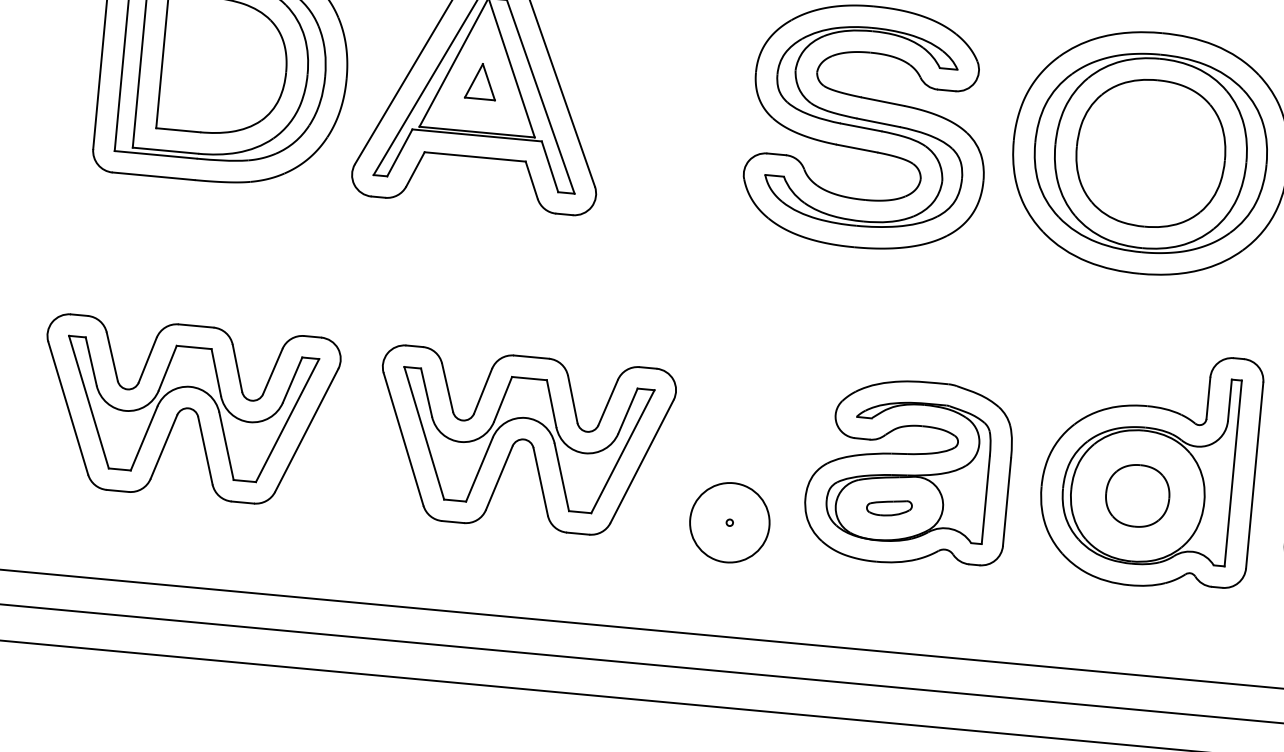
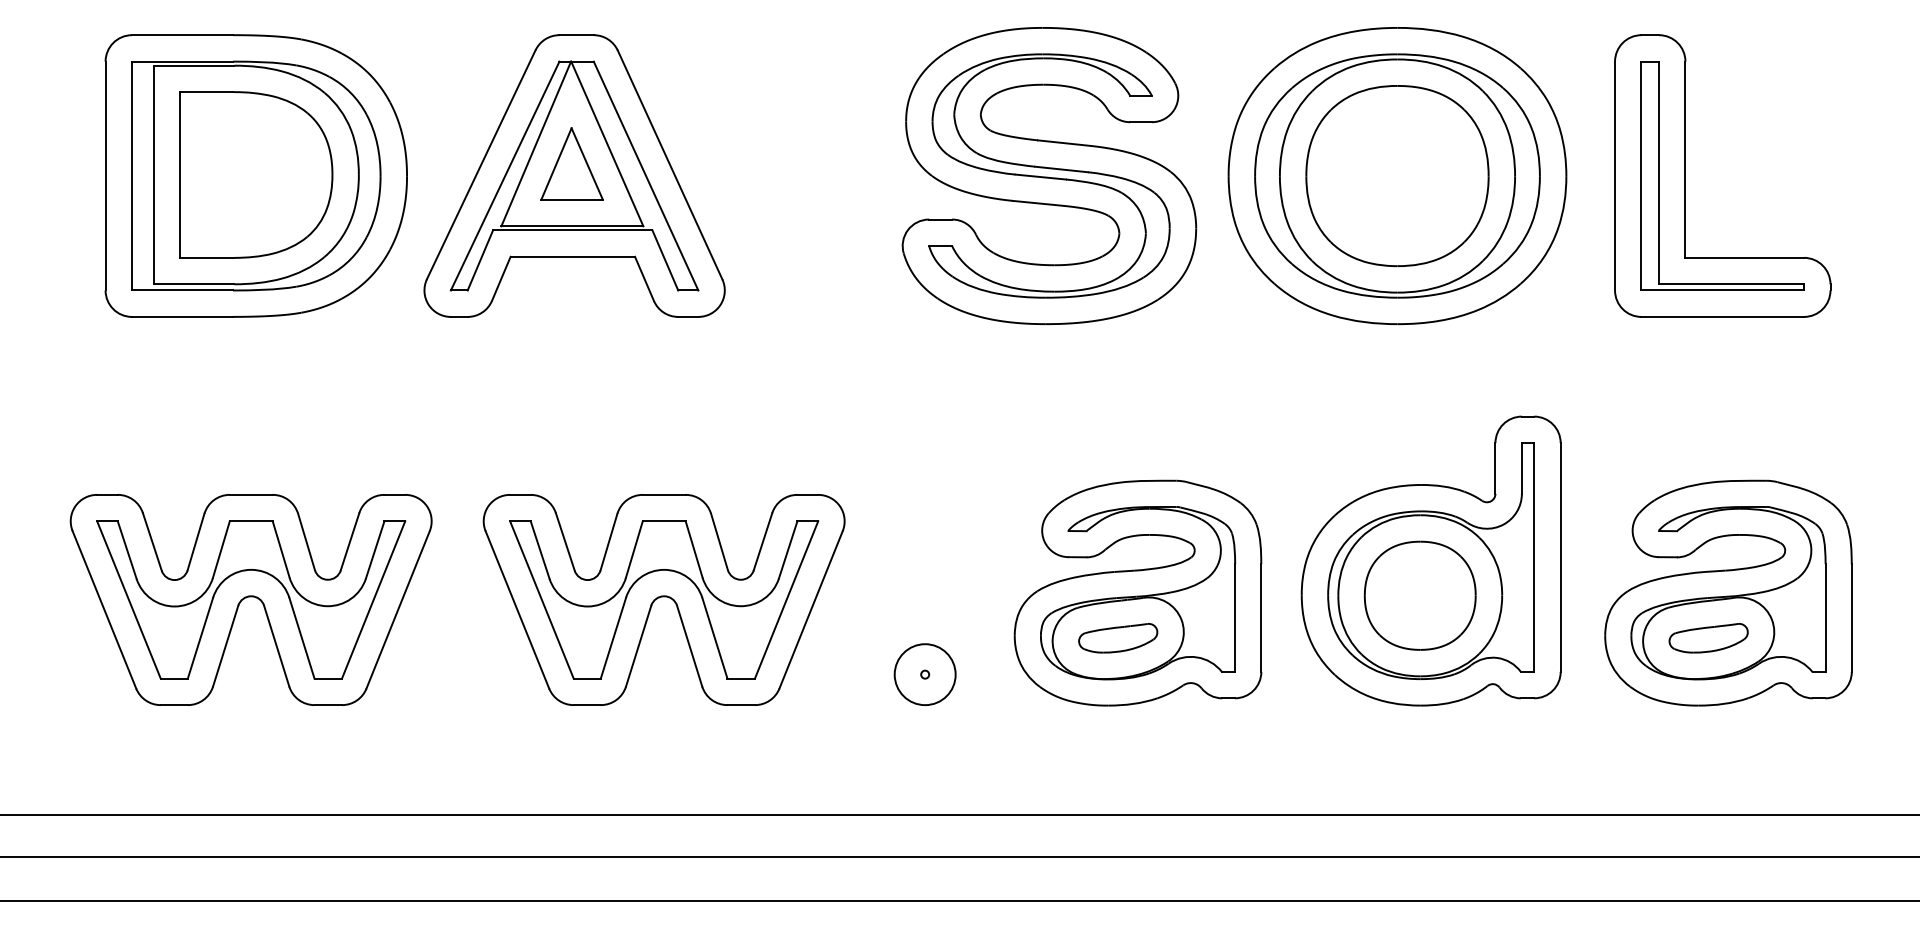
part: (481, 81) -> (571, 163), size x1.67
part: (1137, 495) -> (1419, 595), size x1.43
part: (889, 507) -> (1118, 638), size x1.43
circle: (729, 522) -> (924, 674), size x0.62

